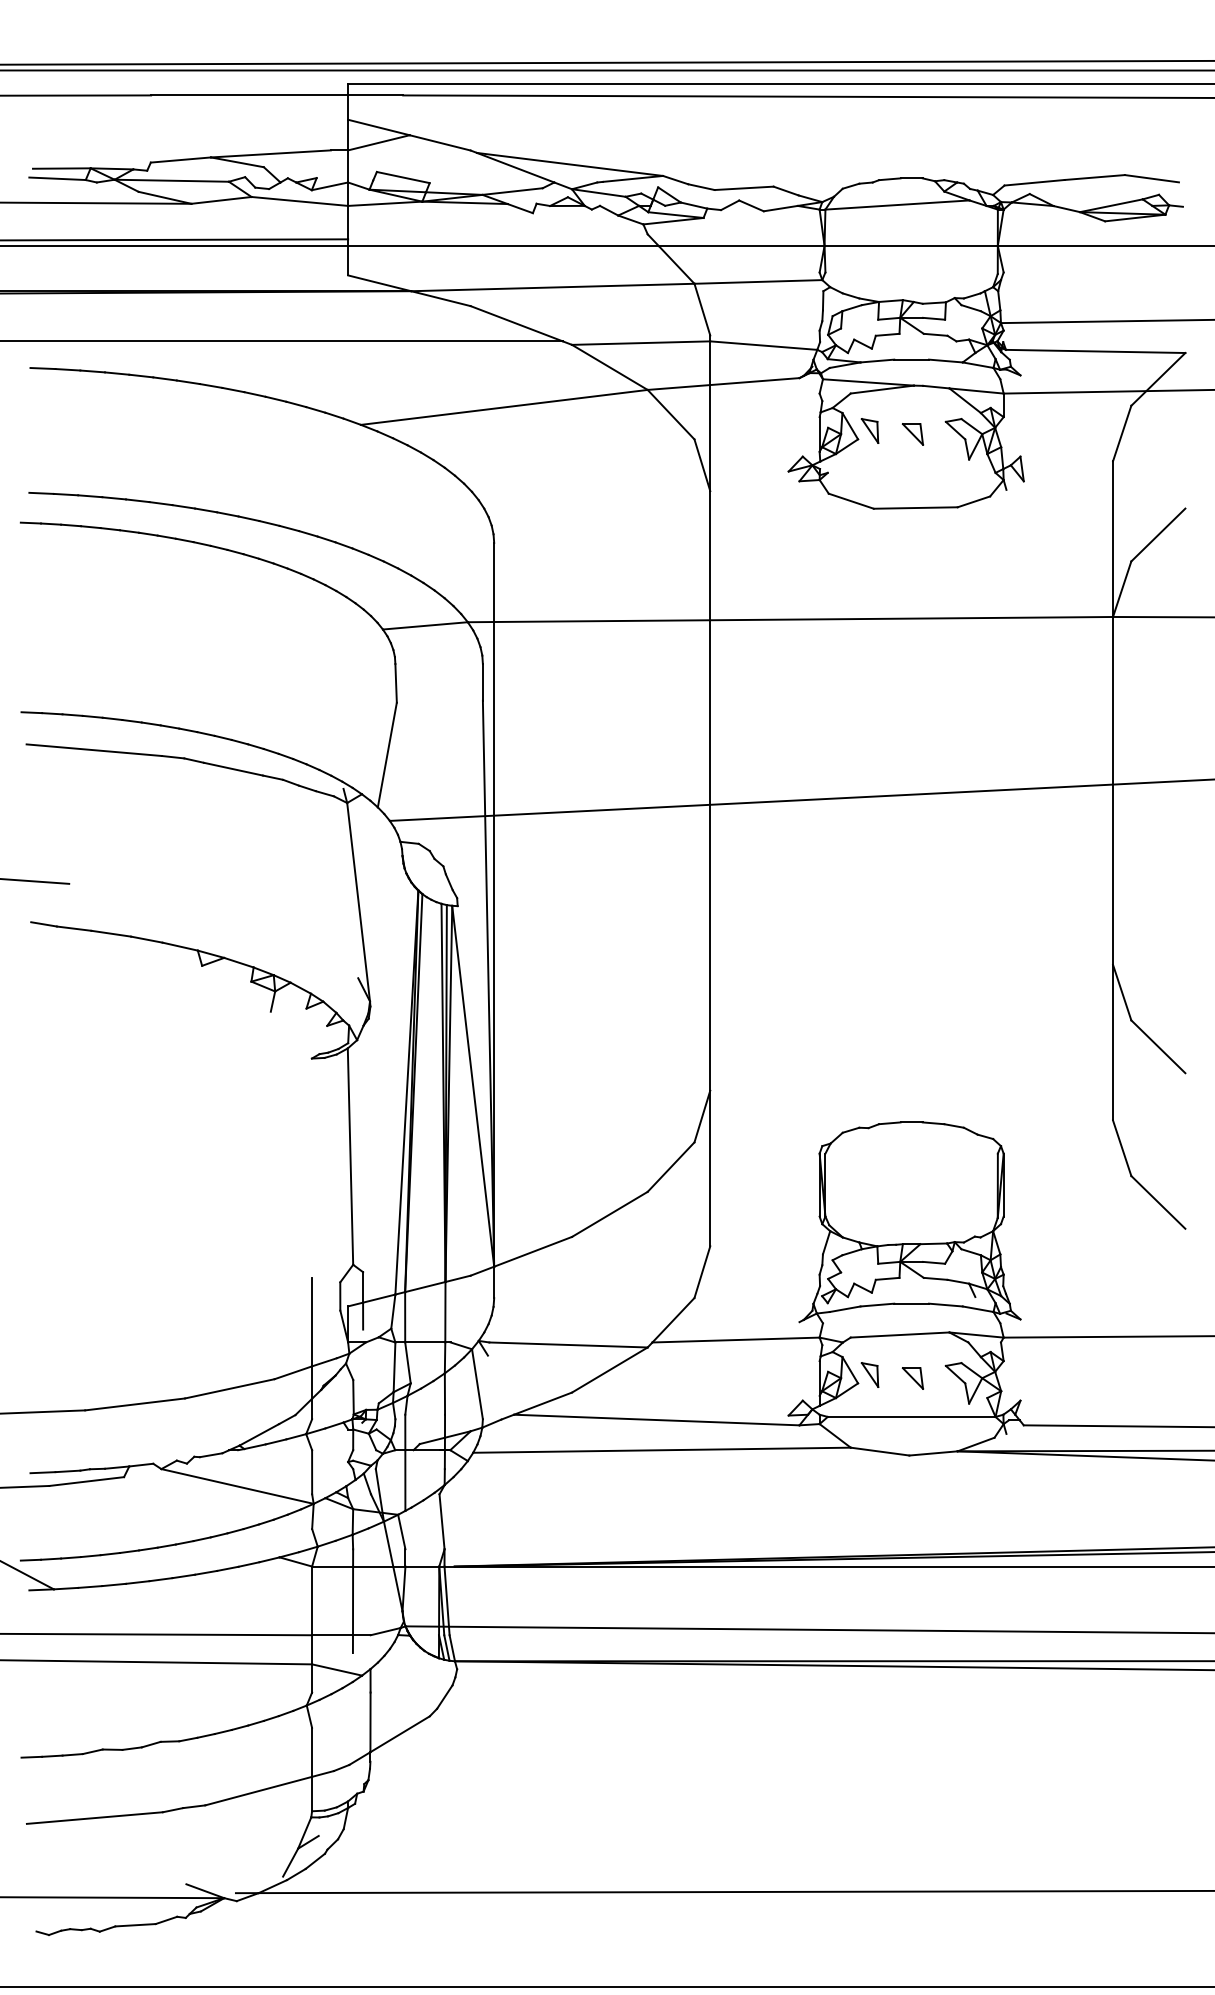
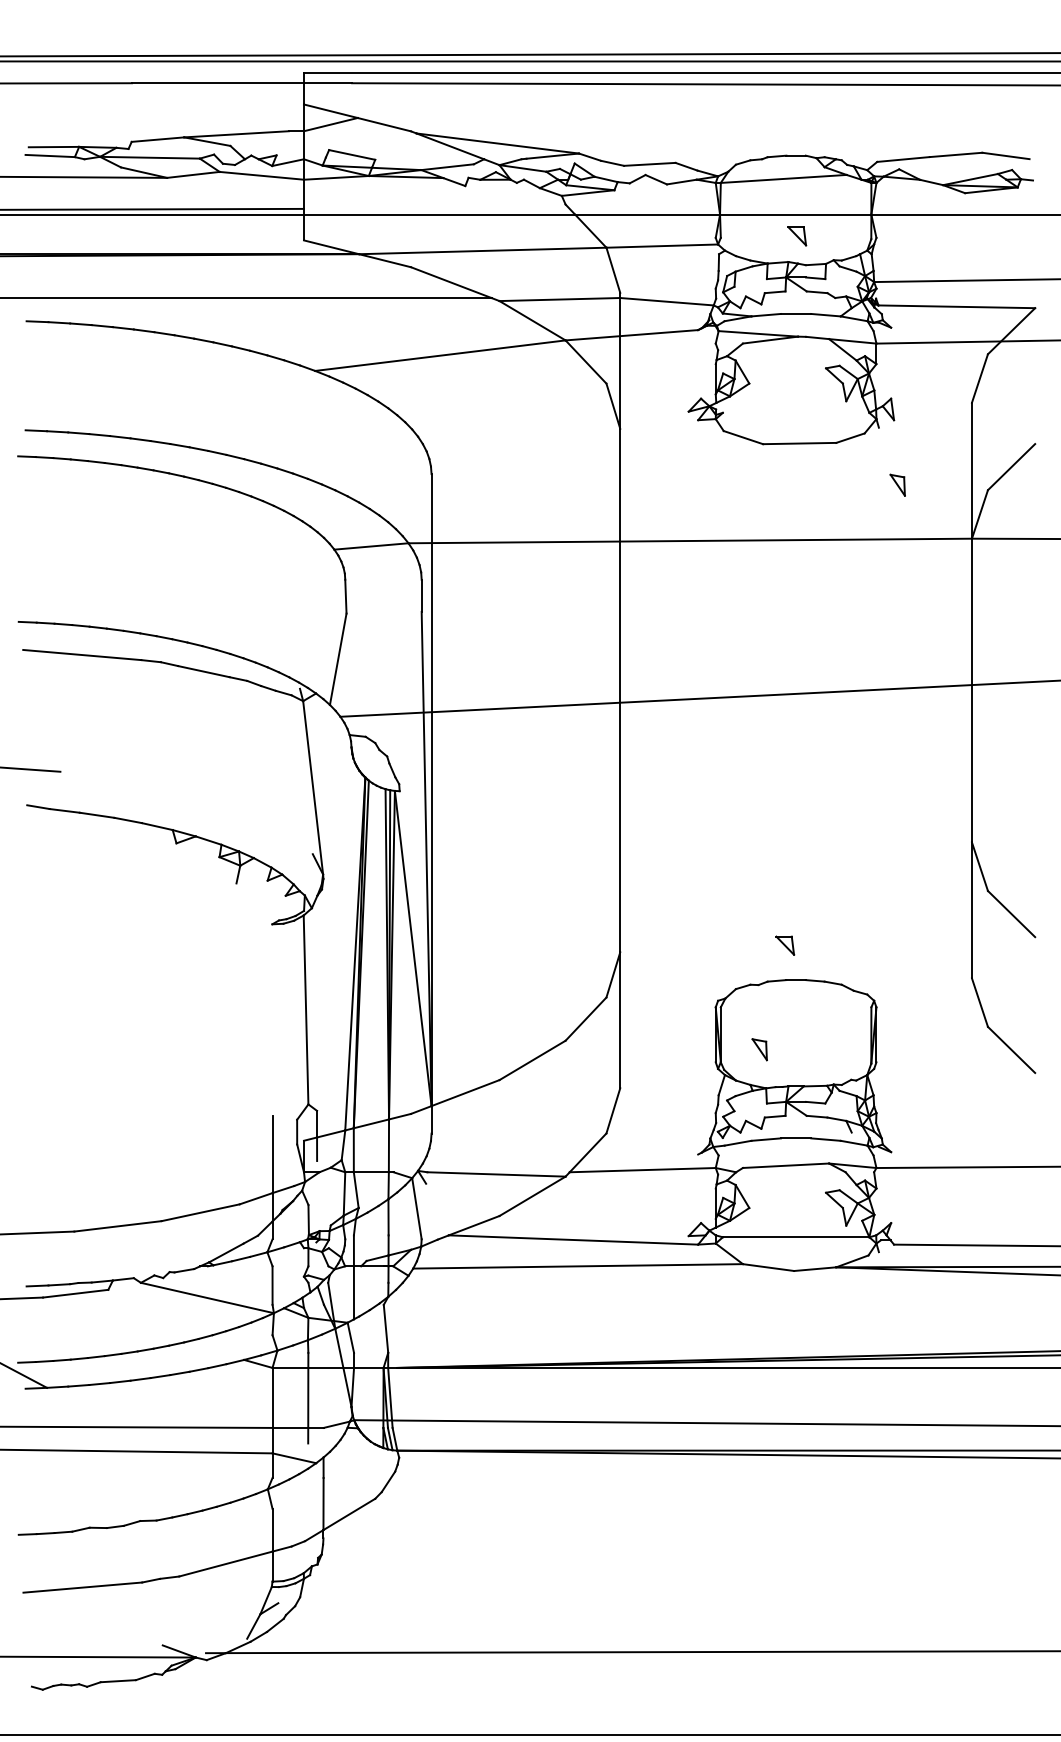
part: (869, 430) -> (897, 484), moved
part: (913, 434) -> (797, 236), moved
part: (869, 1374) -> (759, 1049), moved
part: (913, 1378) -> (785, 945), moved

